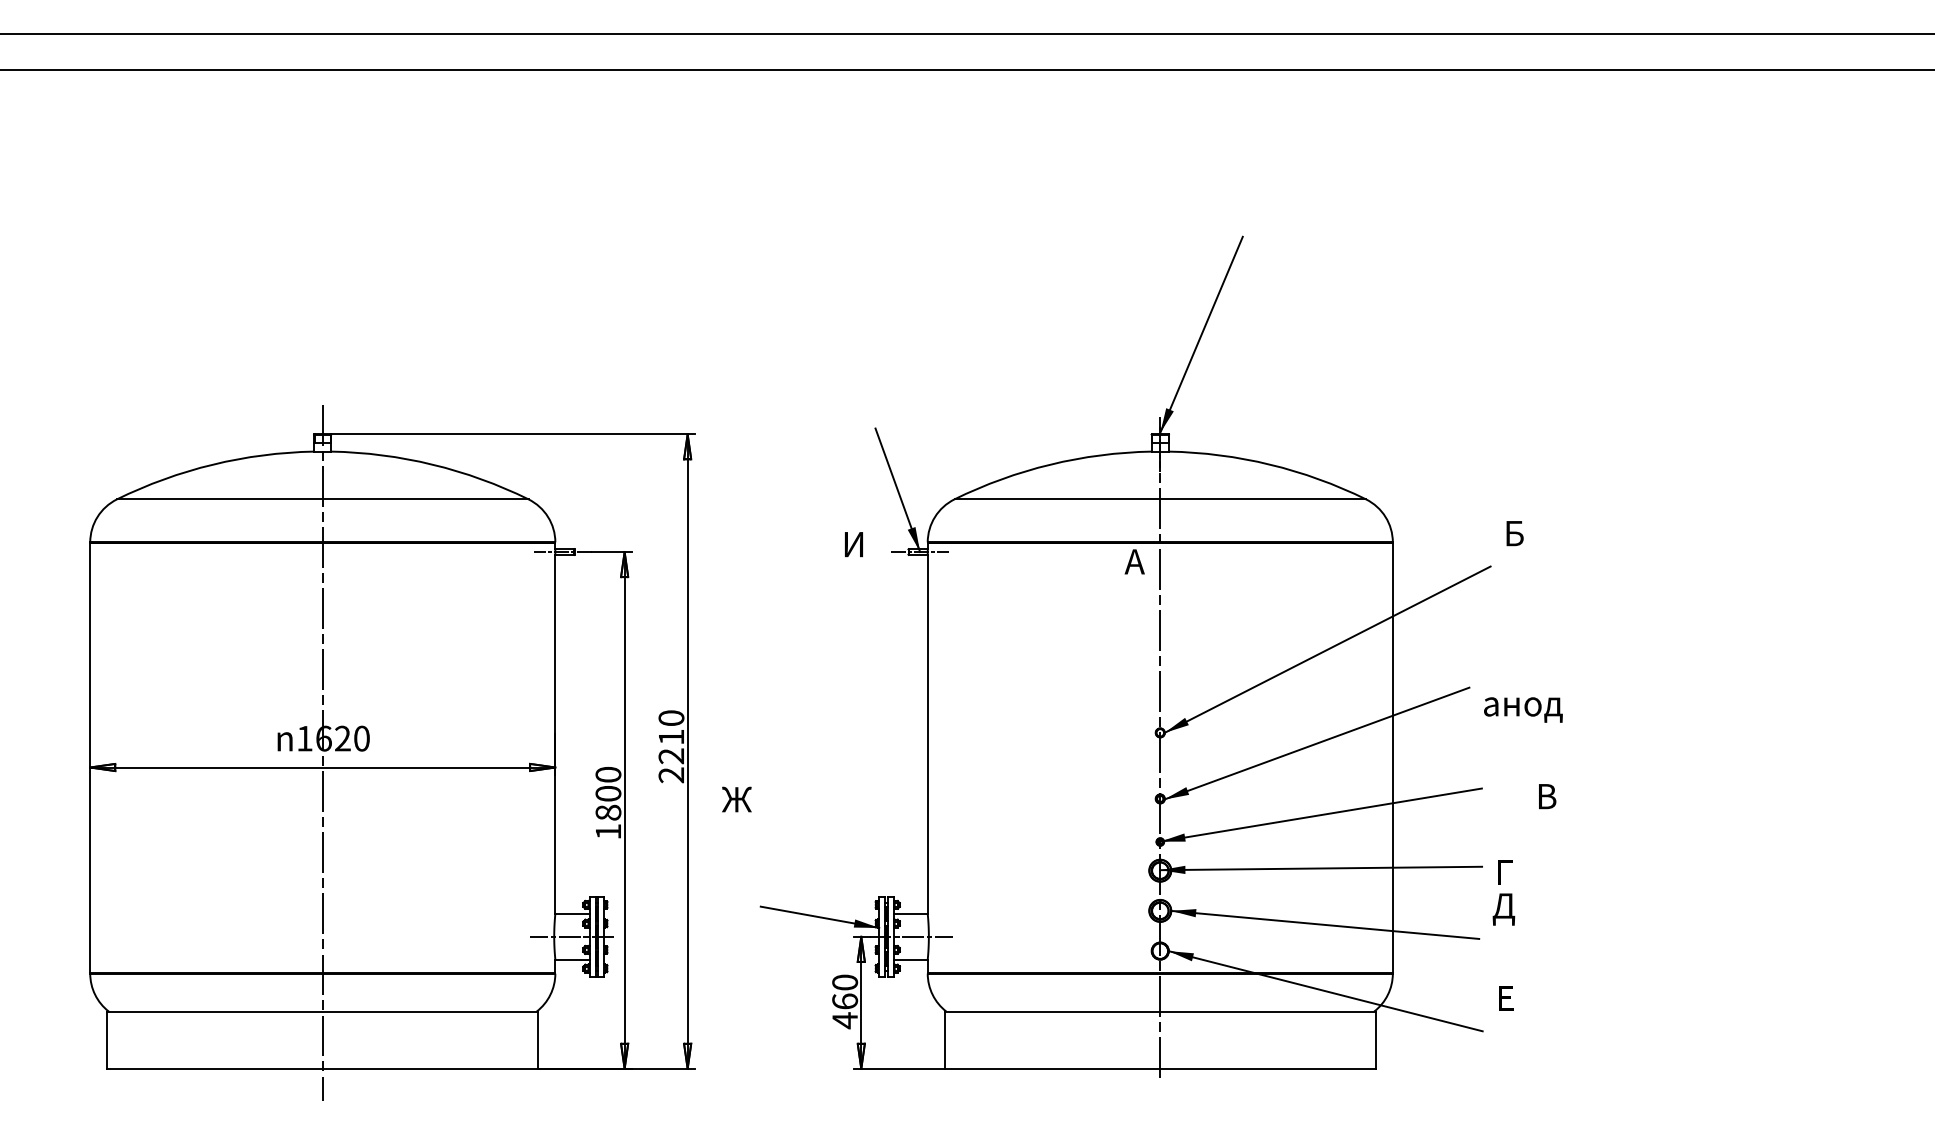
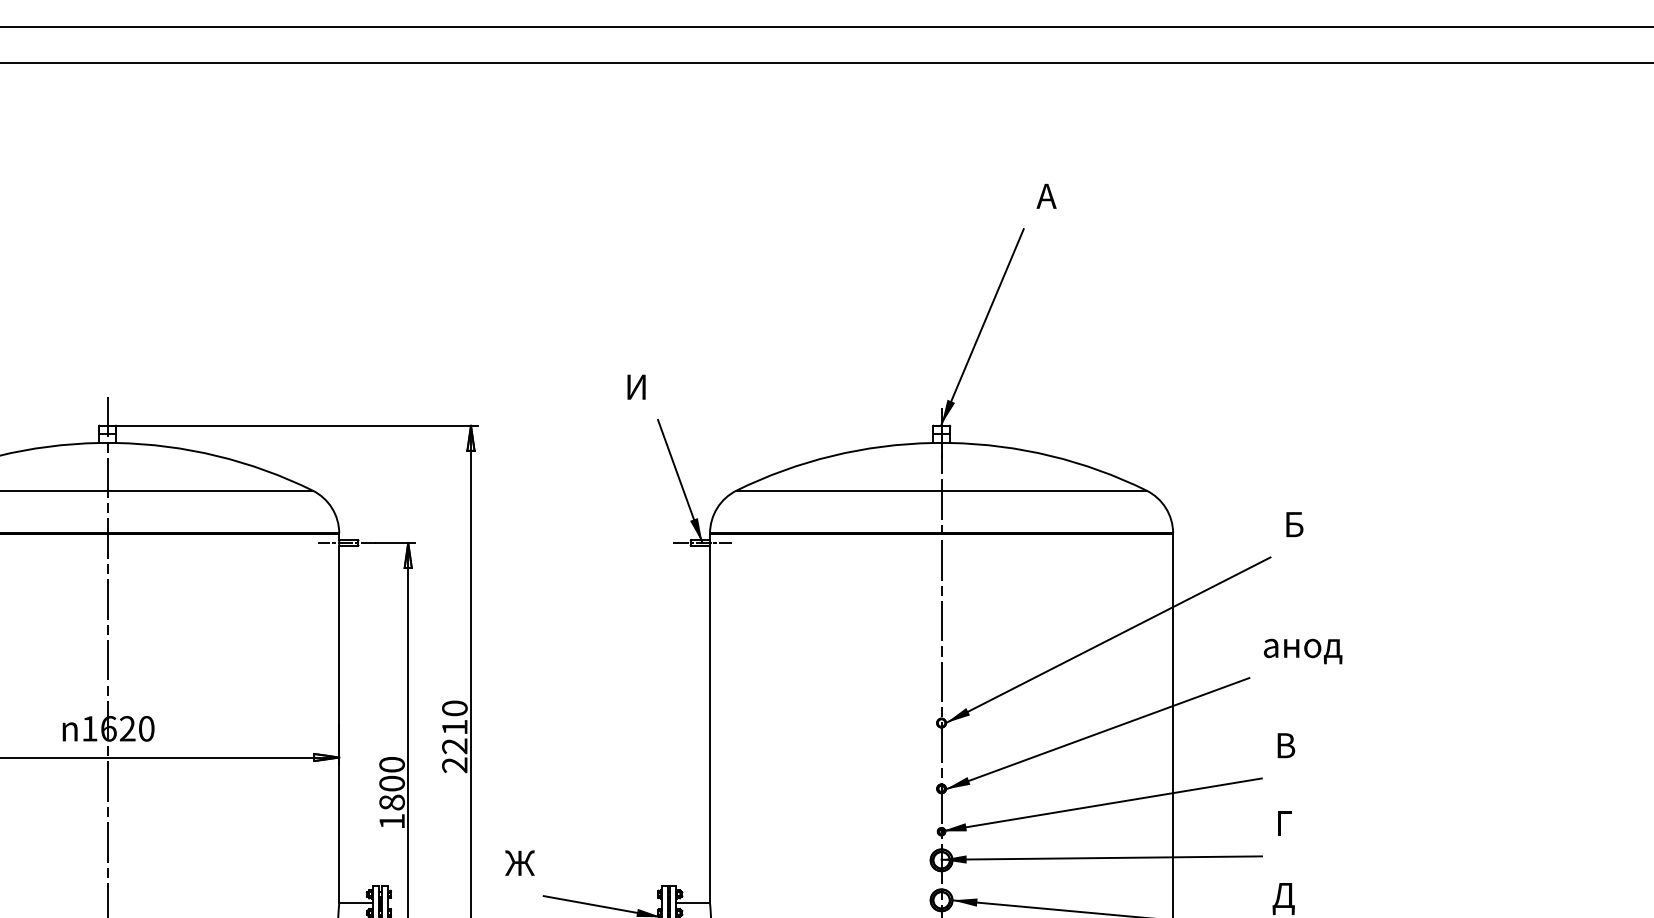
text: (853, 544) -> (636, 387), moved
text: (1134, 561) -> (1046, 195), moved
text: (1523, 709) -> (1303, 650), moved
text: (1547, 796) -> (1286, 745), moved
text: (736, 799) -> (519, 863), moved
text: (1505, 872) -> (1285, 823), moved

